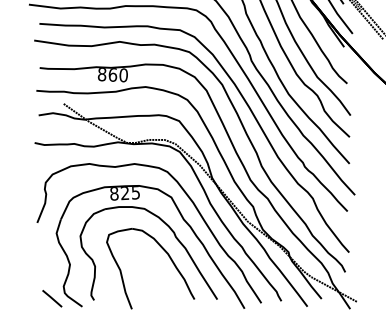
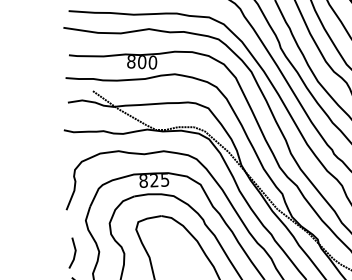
text: (113, 74) -> (142, 61), 860 -> 800
line: (44, 266) -> (73, 253), added

